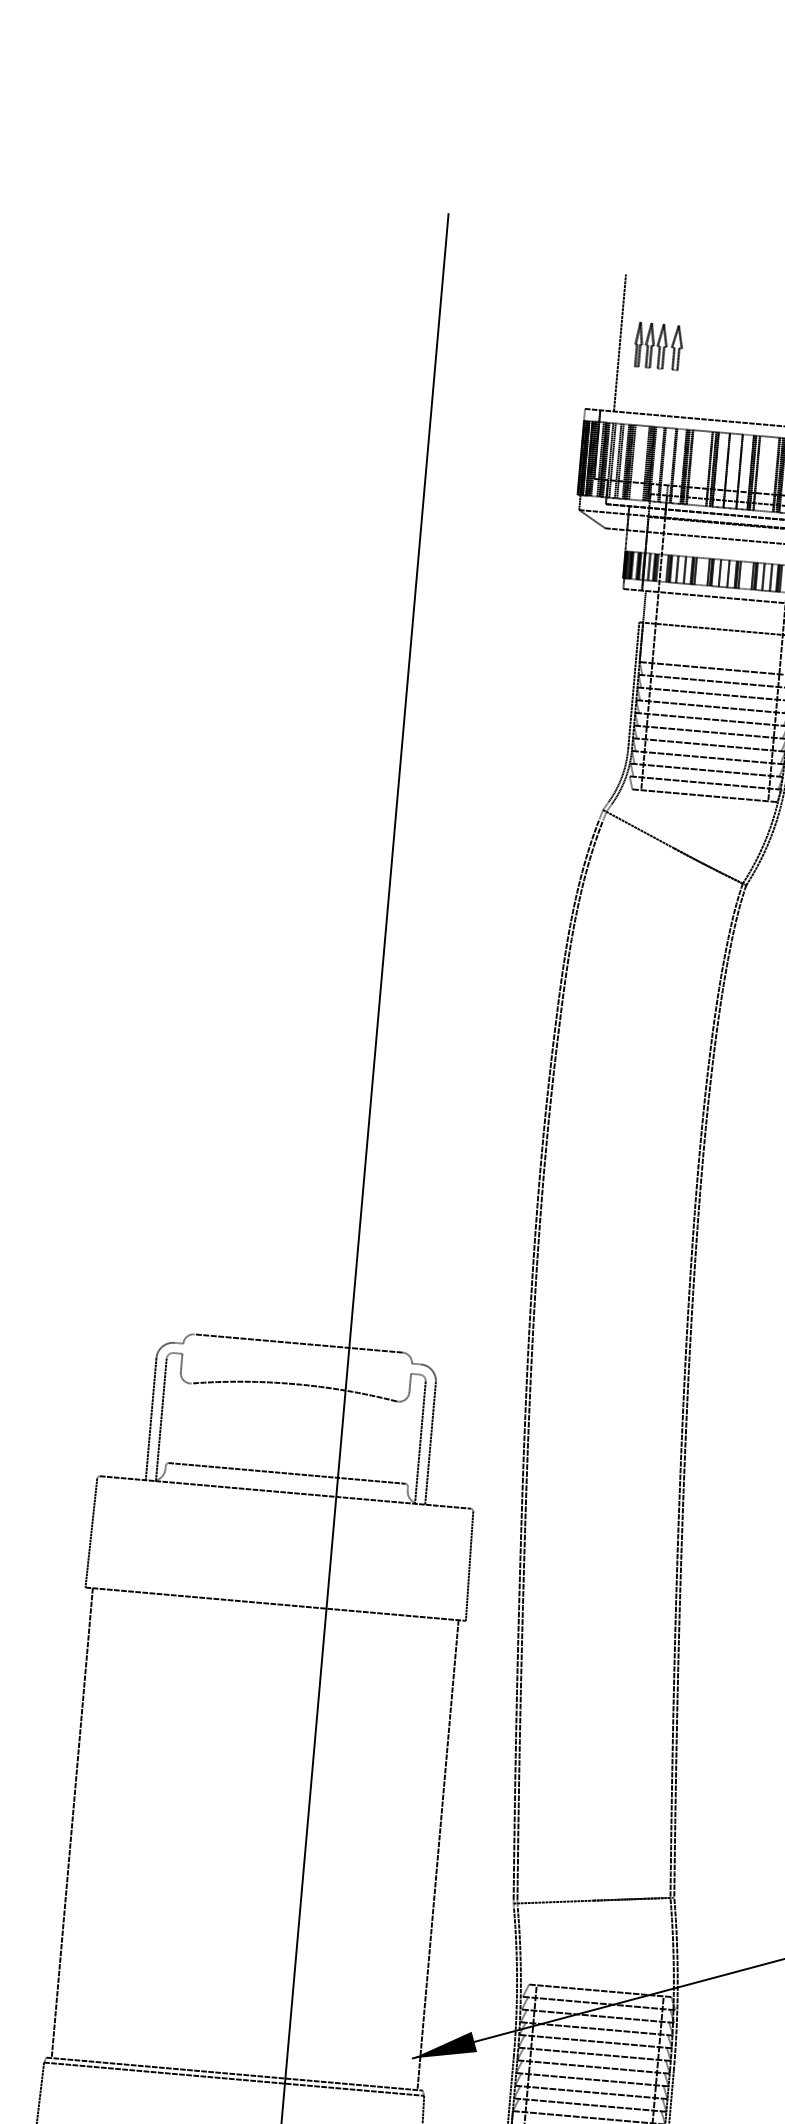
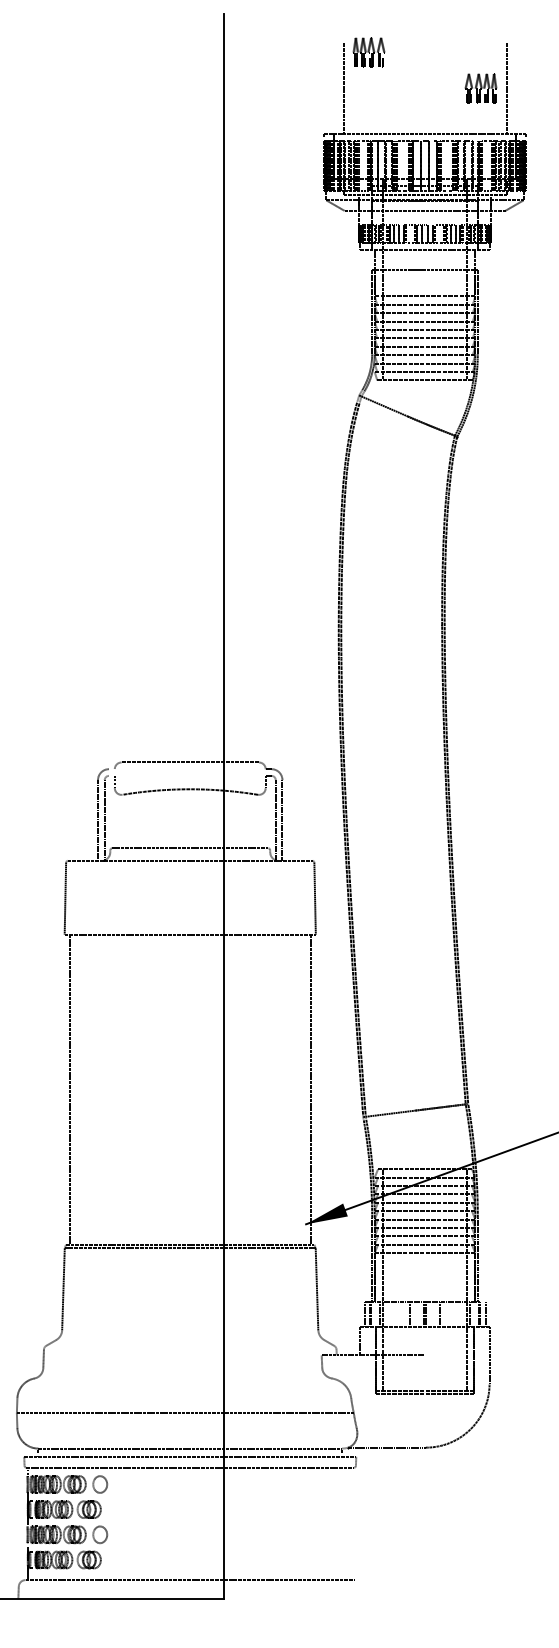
part: (657, 346) -> (368, 52), moved

